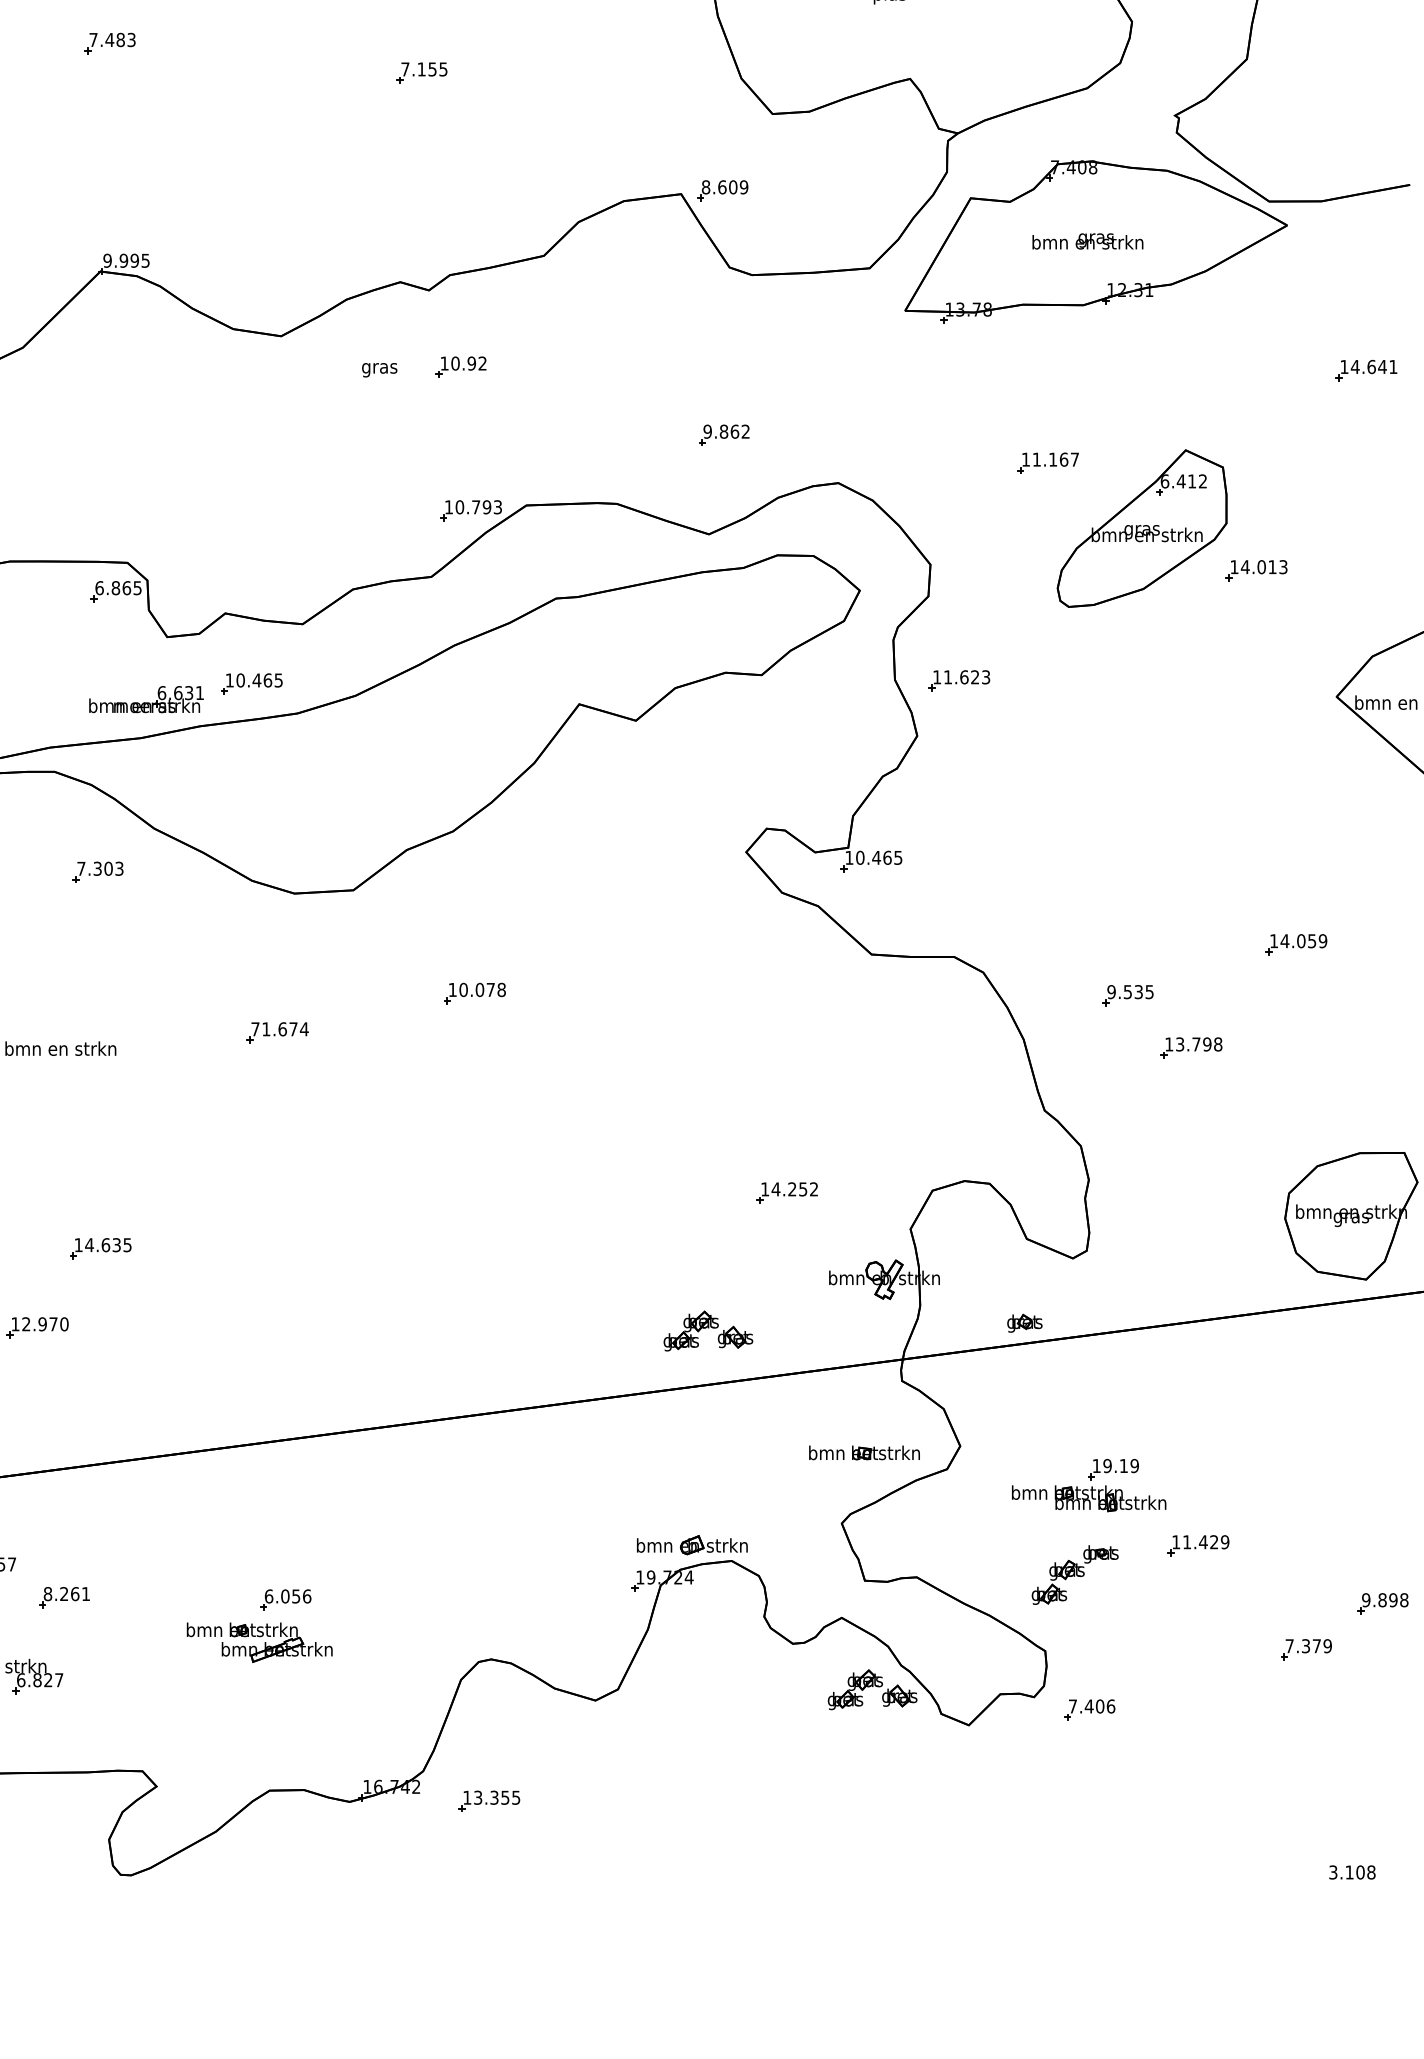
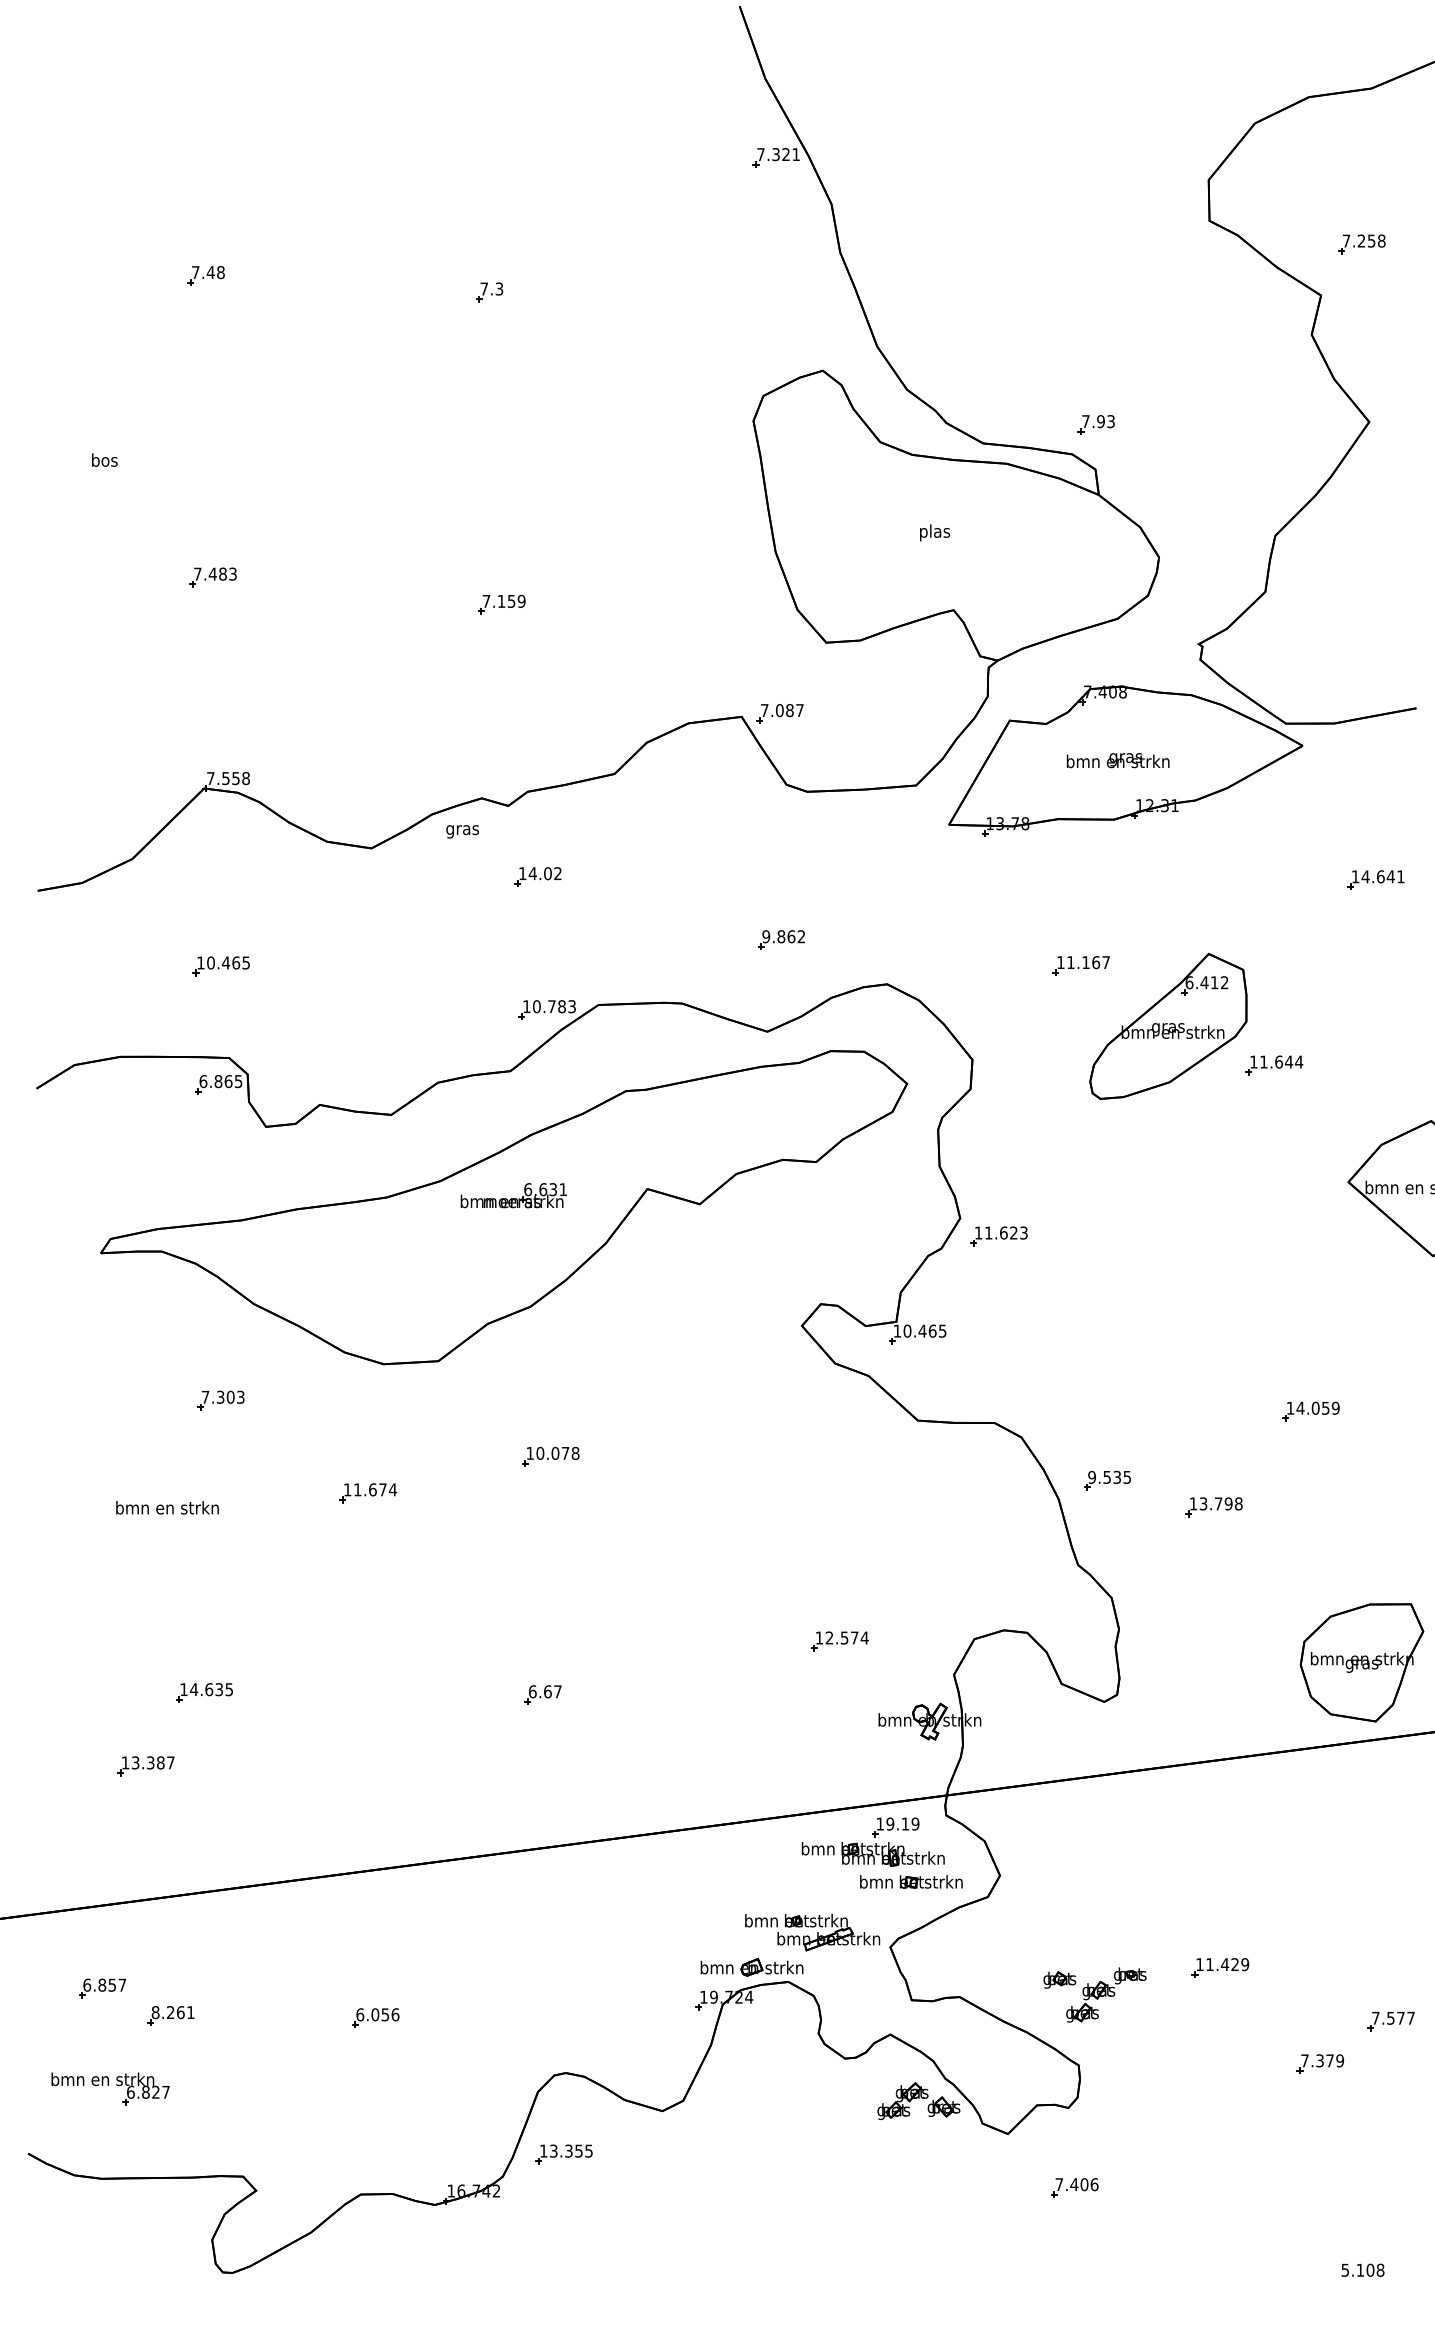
text: (443, 68) -> (521, 600), 7.155 -> 7.159
text: (724, 187) -> (781, 710), 8.609 -> 7.087
text: (125, 260) -> (227, 778), 9.995 -> 7.558
text: (462, 363) -> (539, 873), 10.92 -> 14.02
text: (379, 369) -> (462, 831), moved
text: (486, 507) -> (561, 1006), 10.793 -> 10.783
text: (1264, 566) -> (1281, 1061), 14.013 -> 11.644
part: (958, 681) -> (998, 1236), moved
part: (250, 684) -> (220, 966), moved
part: (146, 699) -> (513, 1195), moved
part: (97, 872) -> (220, 1400), moved
part: (1128, 995) -> (1107, 1480), moved
text: (255, 1028) -> (347, 1489), 71.674 -> 11.674
text: (794, 1188) -> (846, 1637), 14.252 -> 12.574
part: (465, 1250) -> (542, 1694), added
part: (1024, 1322) -> (1059, 1979), moved
text: (44, 1323) -> (152, 1762), 12.970 -> 13.387
part: (707, 1330) -> (766, 1768), removed
part: (1088, 1484) -> (872, 1841), moved
text: (1384, 1599) -> (1392, 2017), 9.898 -> 7.577
part: (259, 1642) -> (812, 1932), moved
part: (1089, 1709) -> (1074, 2187), moved
part: (488, 1801) -> (563, 2154), moved
text: (1333, 1871) -> (1345, 2269), 3.108 -> 5.108

